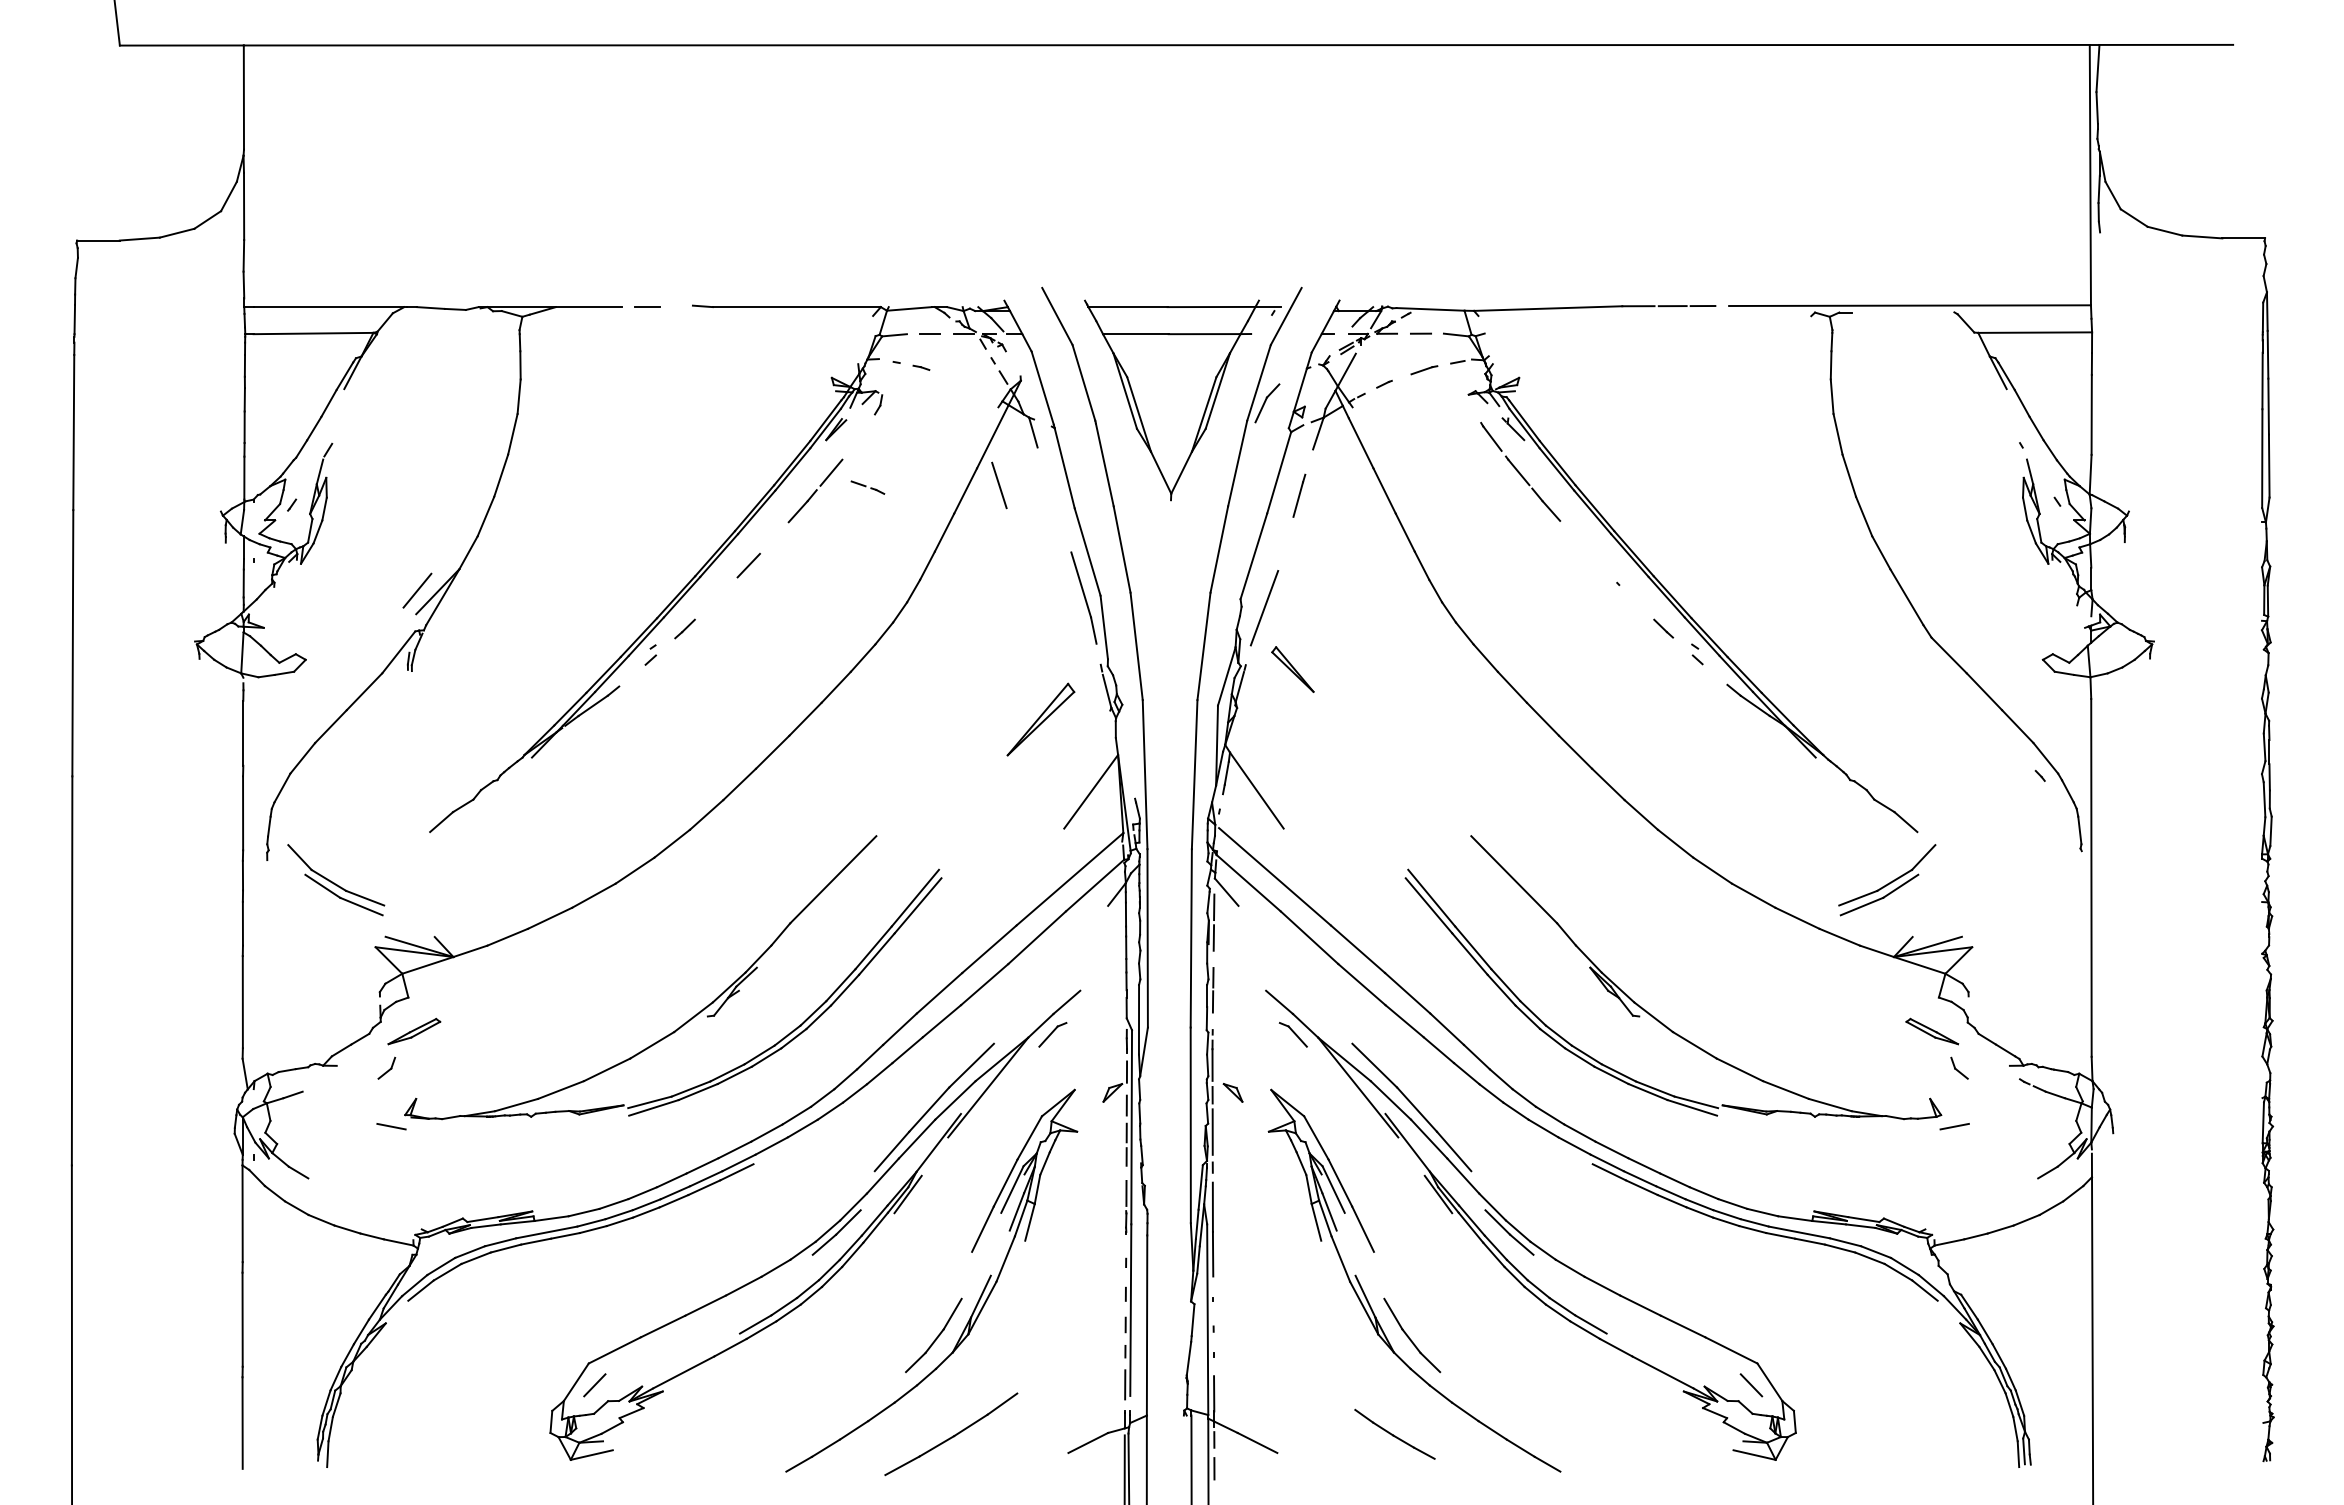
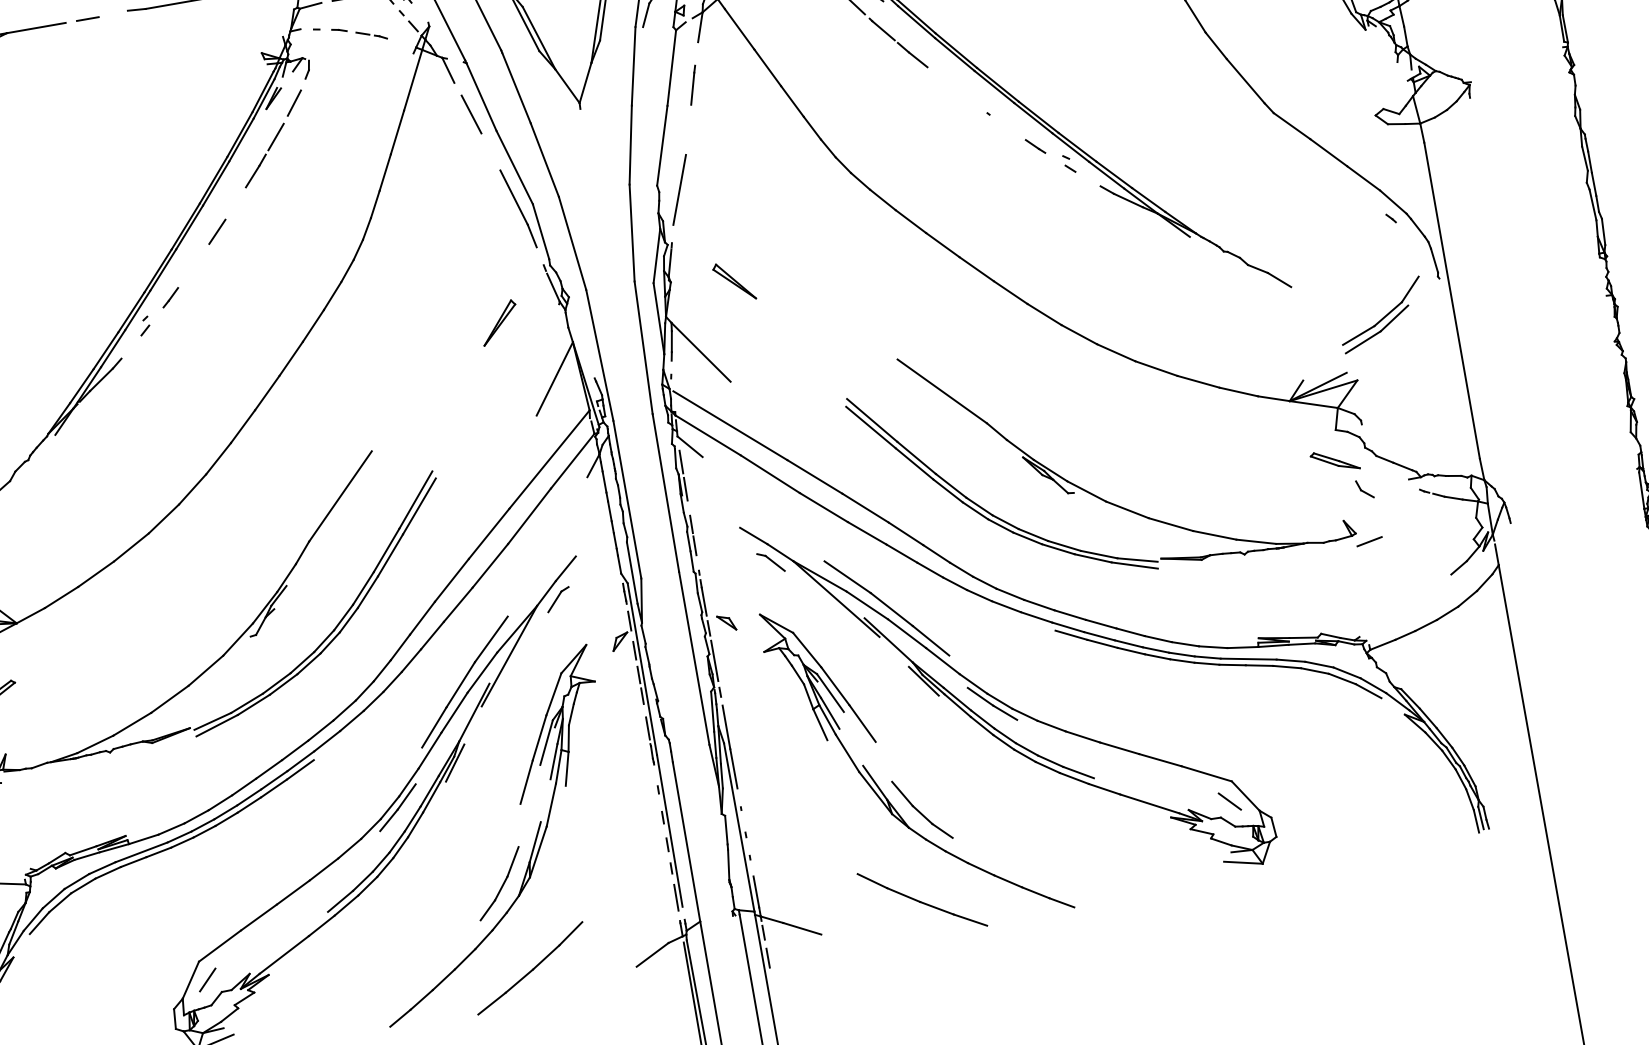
line: (857, 438) -> (293, 102), added
line: (999, 485) -> (471, 114), moved
part: (867, 487) -> (371, 35), moved
part: (1292, 669) -> (733, 281), moved
part: (1041, 719) -> (499, 322), size x0.62
part: (1887, 880) -> (1381, 315), moved
part: (1394, 1434) -> (922, 900), size x1.67

